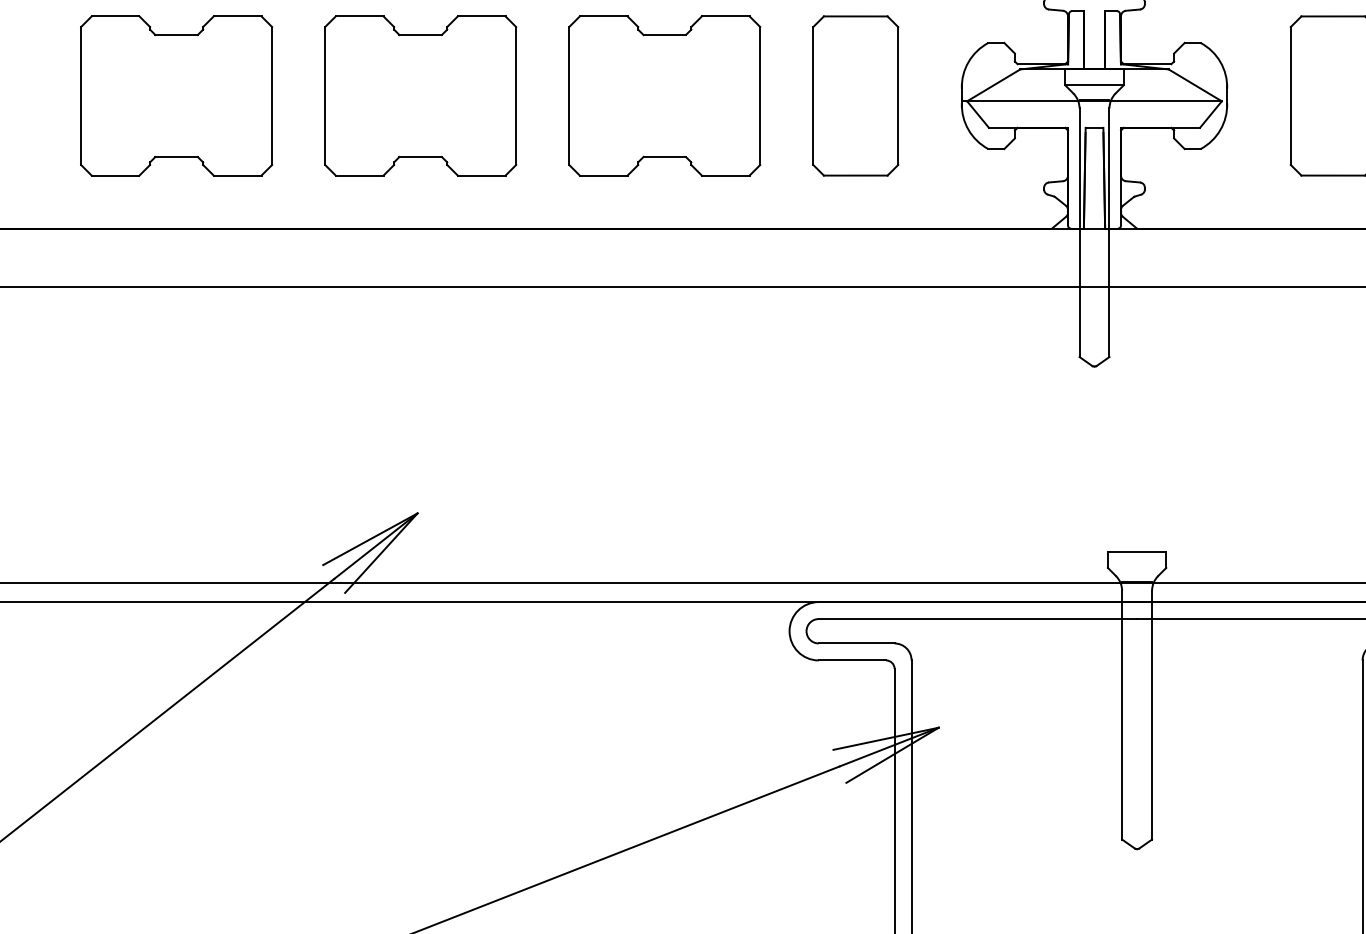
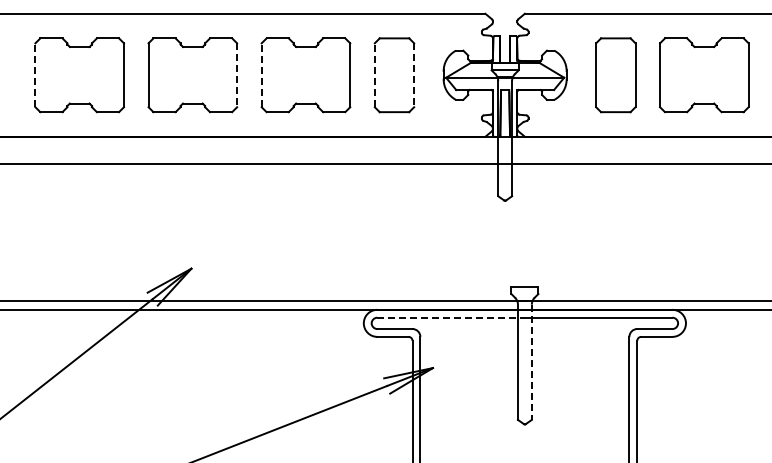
line: (81, 96) -> (35, 75), solid -> dashed
line: (517, 96) -> (237, 75), solid -> dashed
line: (568, 96) -> (261, 75), solid -> dashed
line: (812, 96) -> (374, 75), solid -> dashed
line: (898, 96) -> (414, 75), solid -> dashed
line: (978, 618) -> (451, 317), solid -> dashed
line: (1151, 715) -> (531, 362), solid -> dashed

